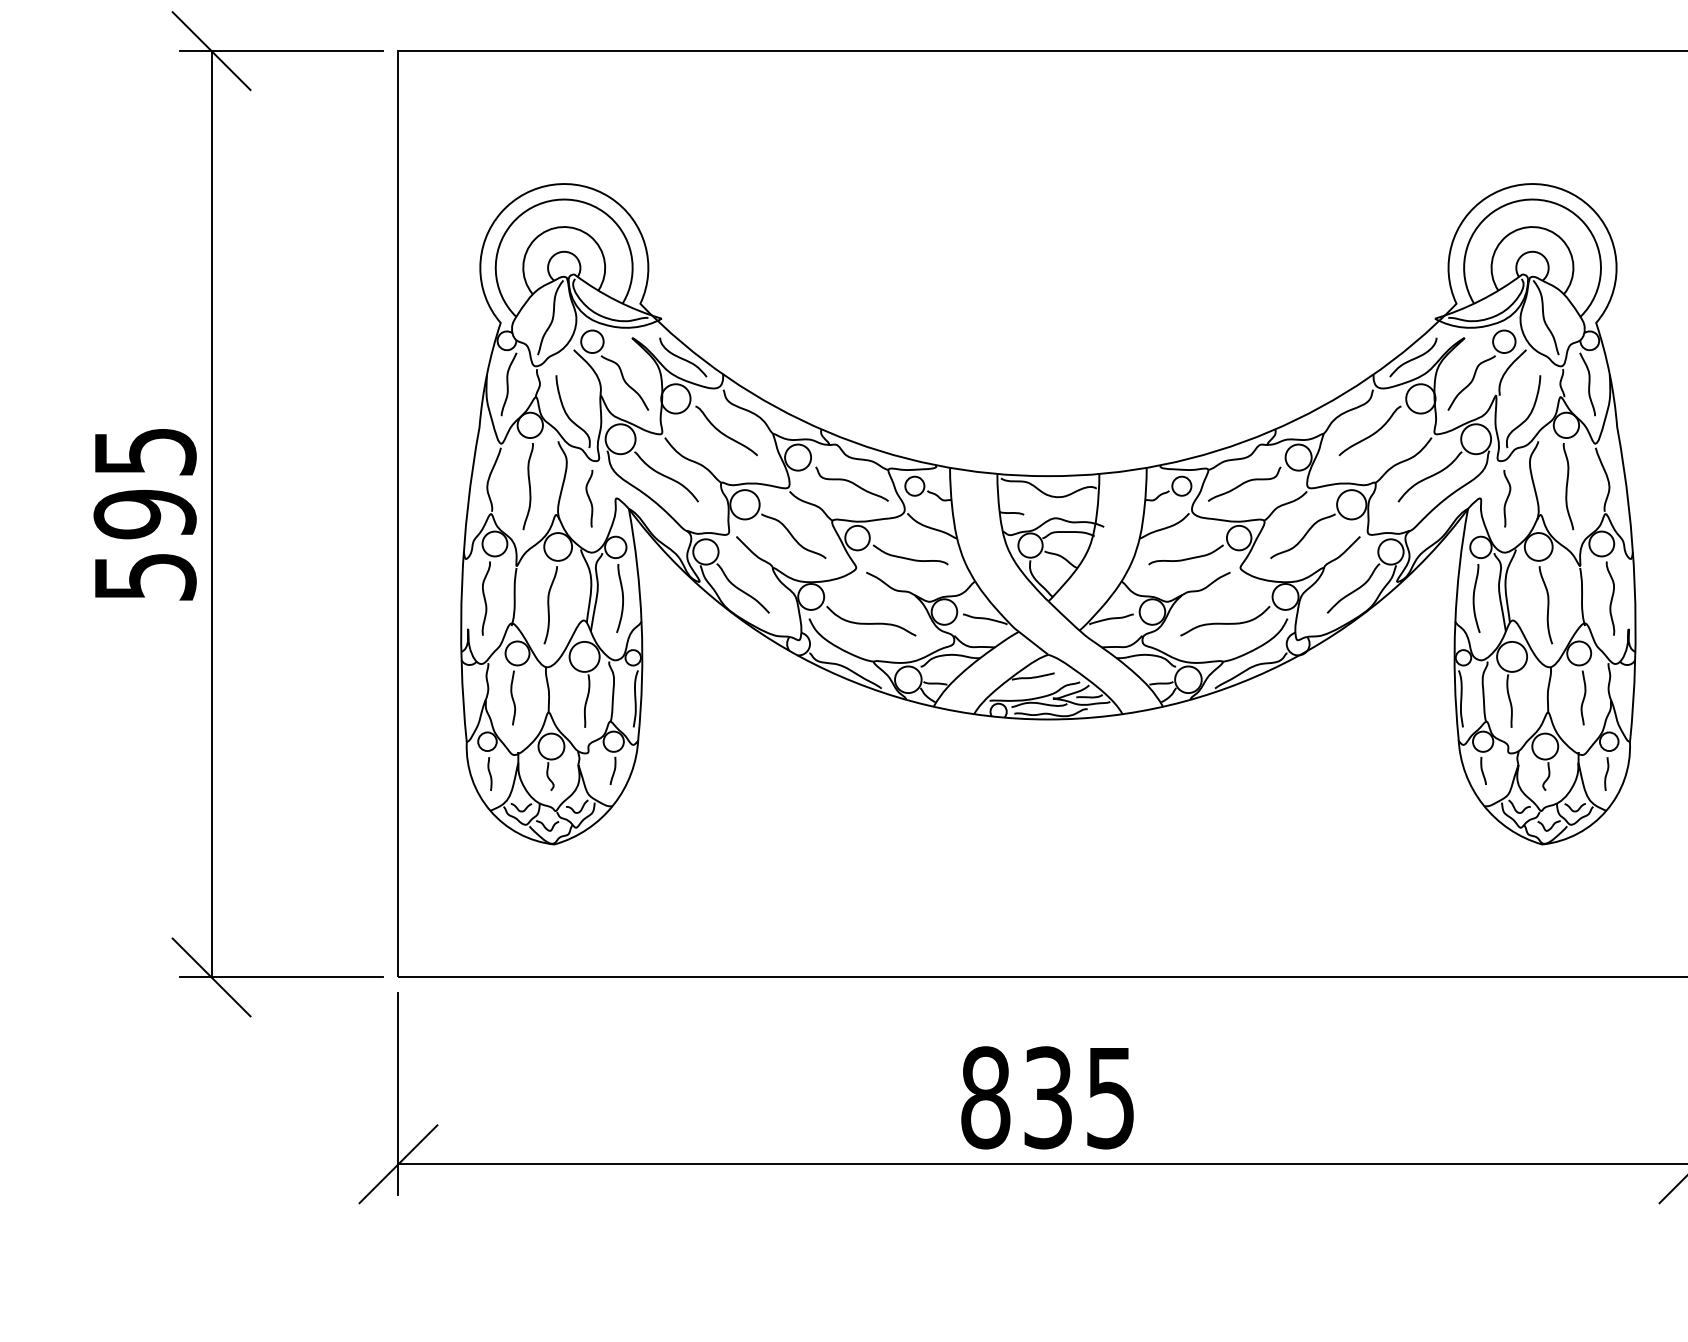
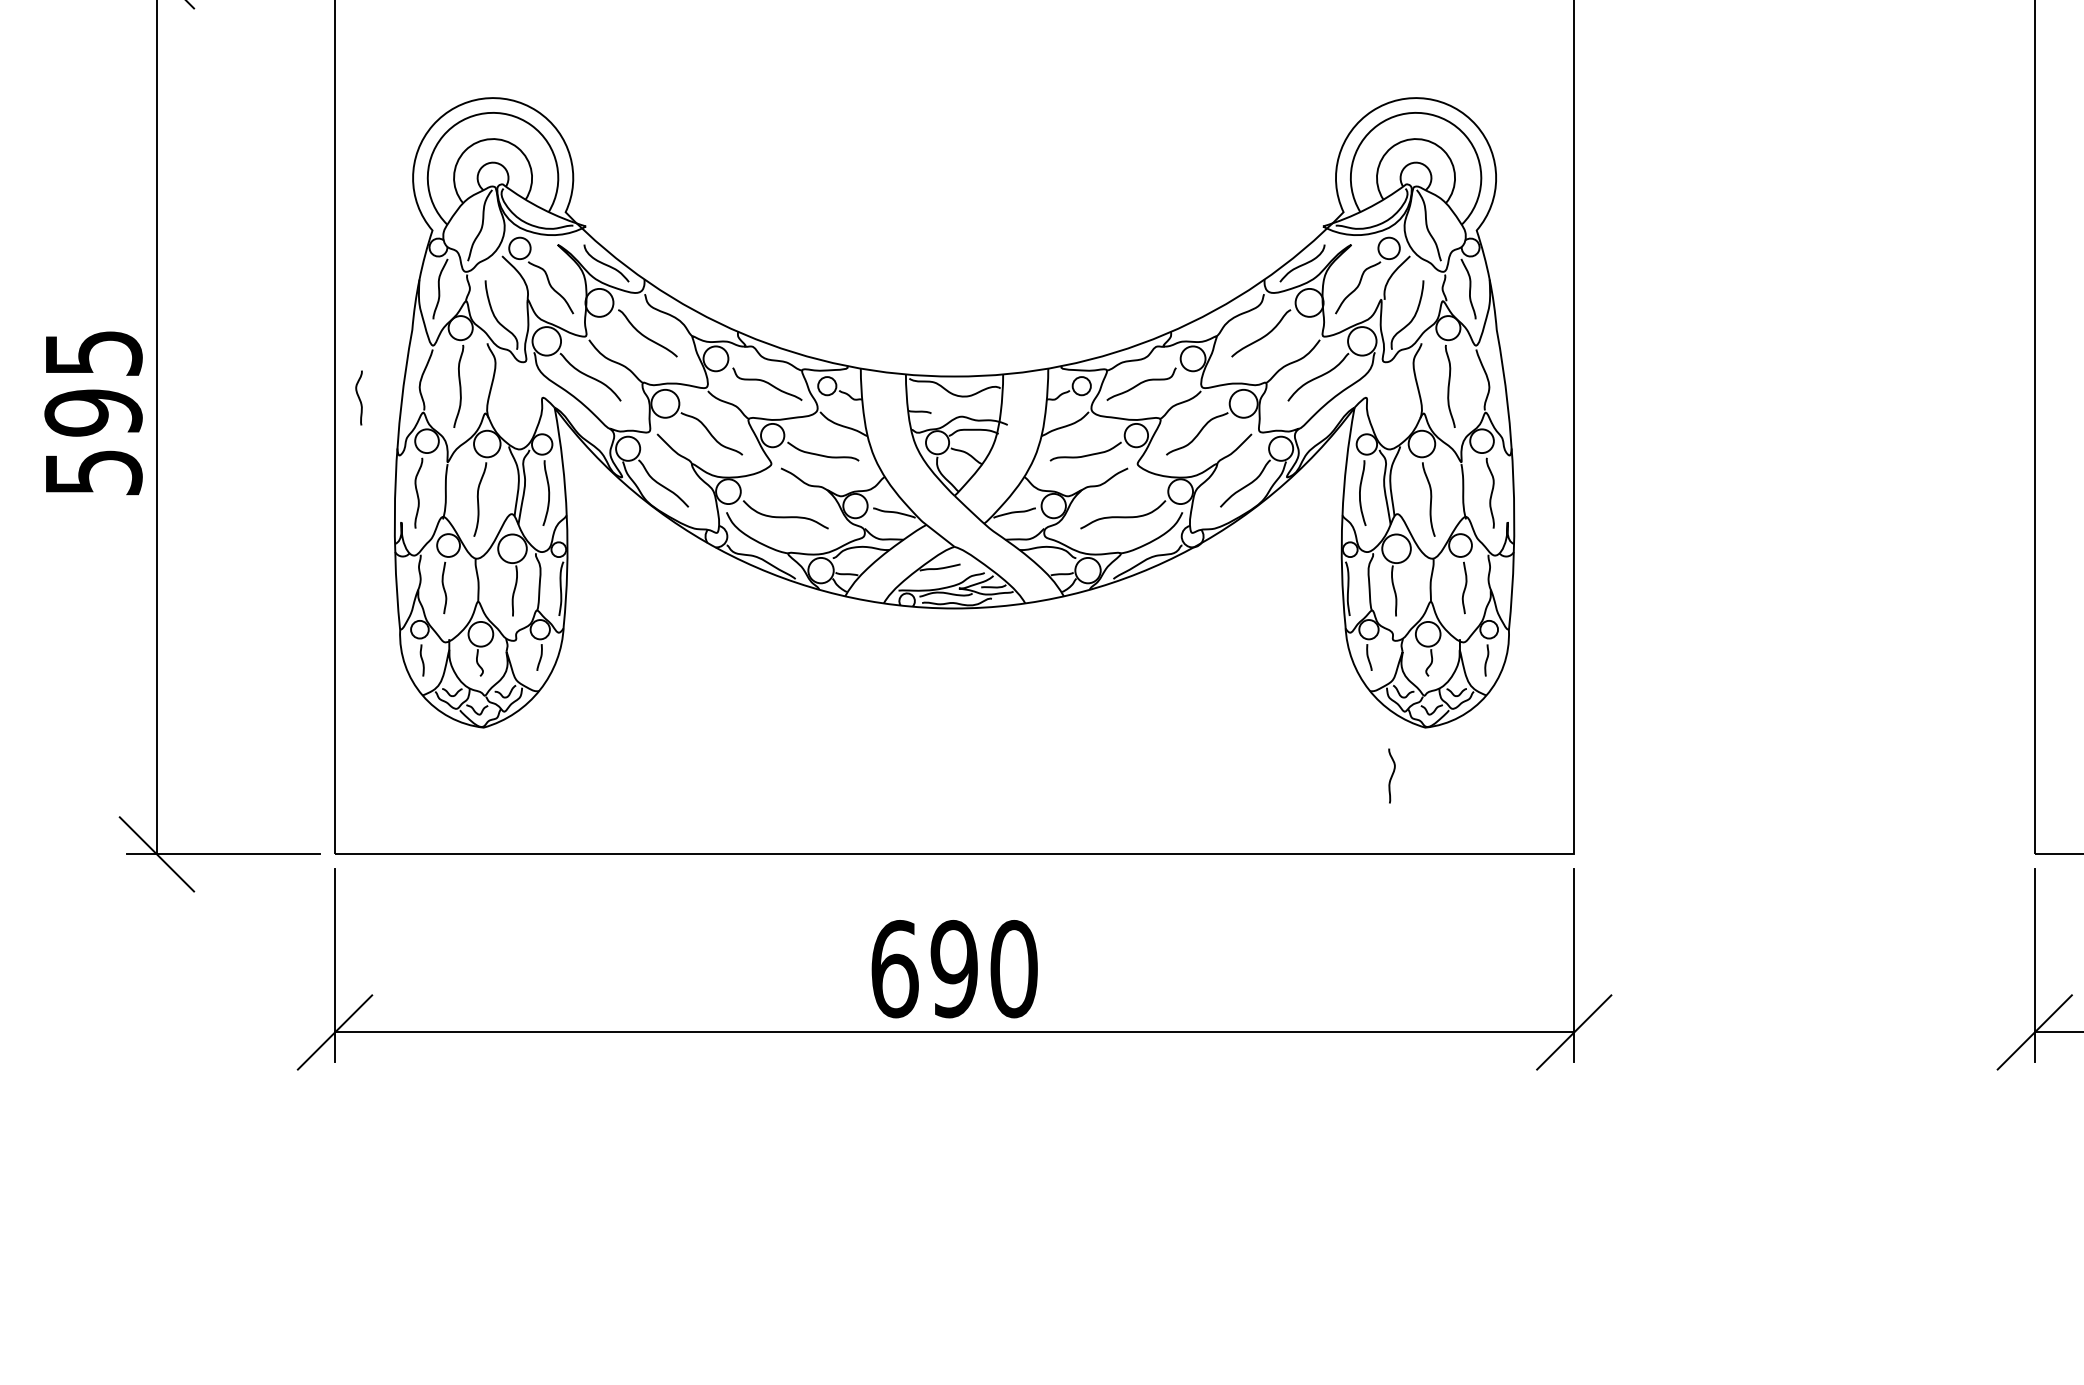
curve: (588, 498) -> (358, 397), moved
curve: (1506, 498) -> (1391, 775), moved
text: (1048, 1098) -> (954, 969), 835 -> 690

